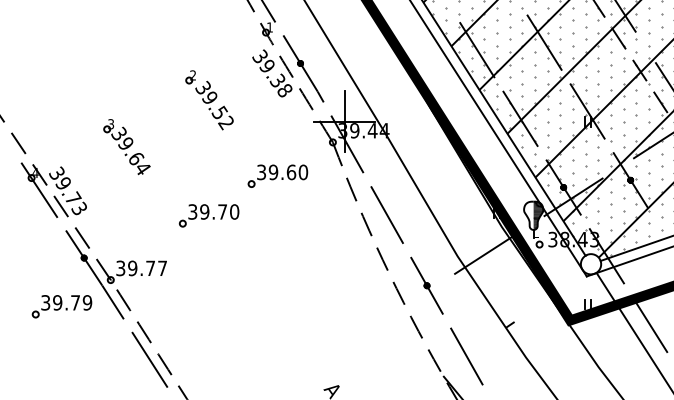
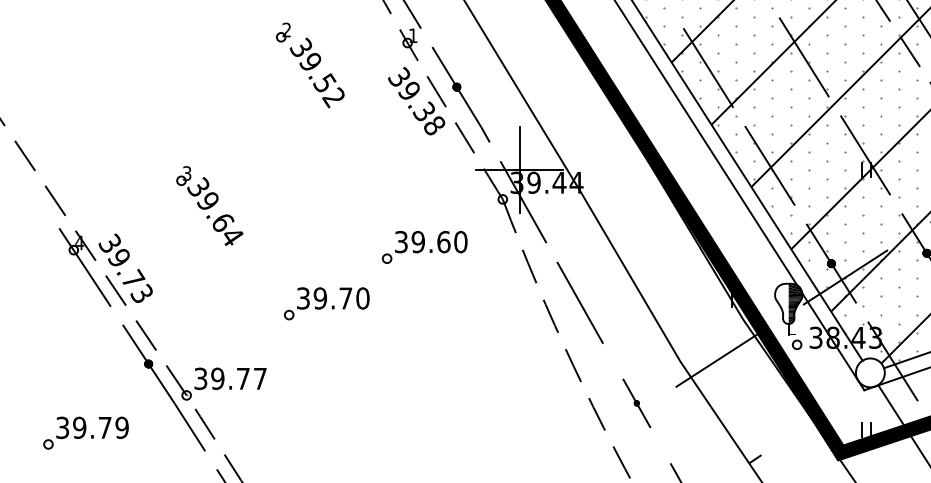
part: (209, 100) -> (310, 65), moved
part: (426, 285) -> (636, 403), size x0.6
part: (61, 306) -> (85, 433), moved

